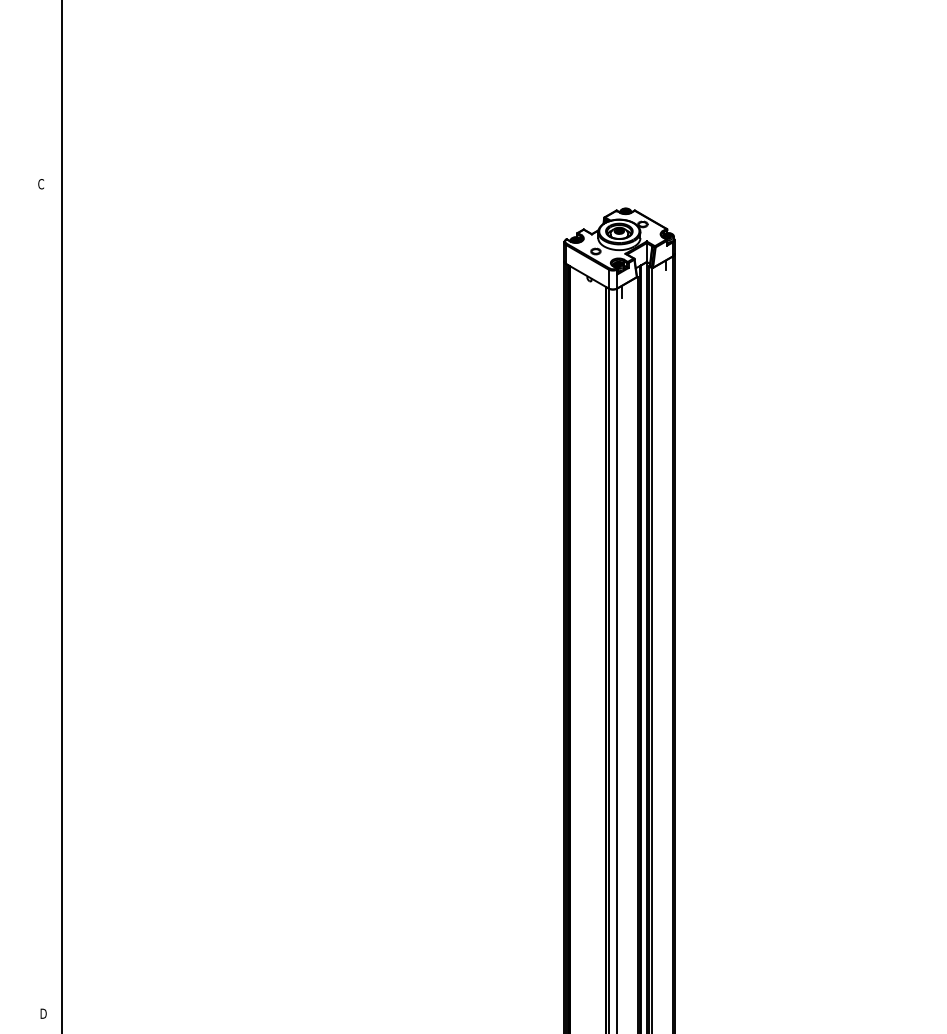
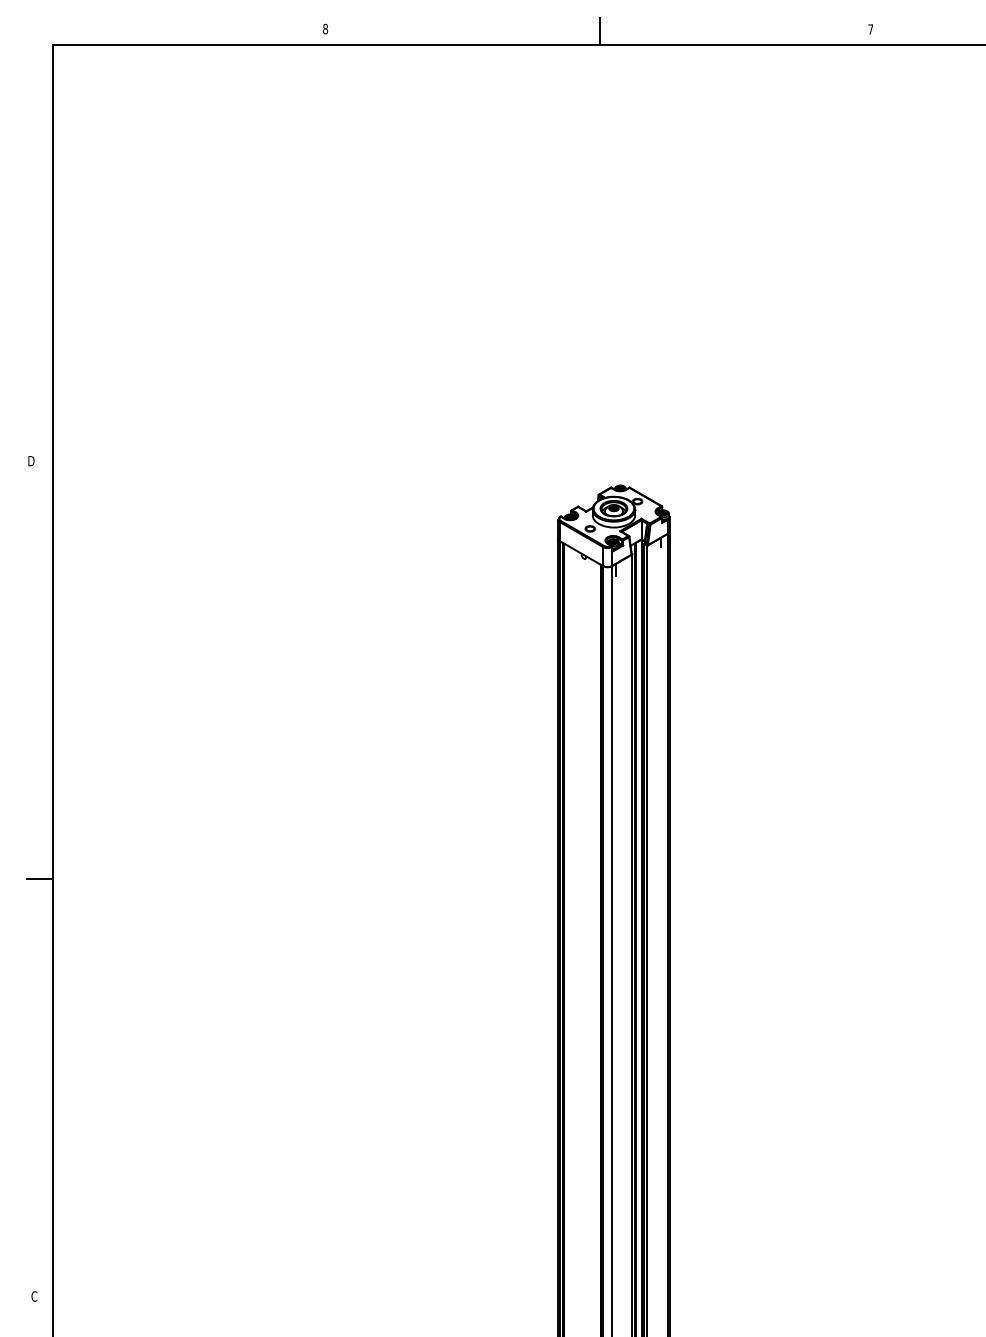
text: (40, 183) -> (31, 460), C -> D
line: (49, 599) -> (40, 879), added
text: (43, 1013) -> (34, 1296), D -> C

